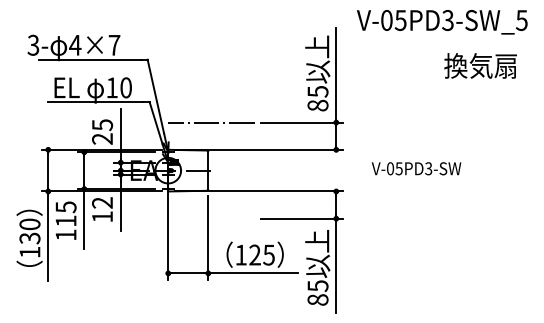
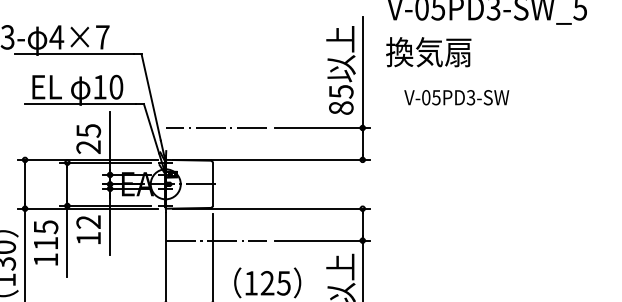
text: (480, 65) -> (428, 51), moved
text: (416, 168) -> (456, 97), moved
line: (211, 218) -> (216, 240), added

